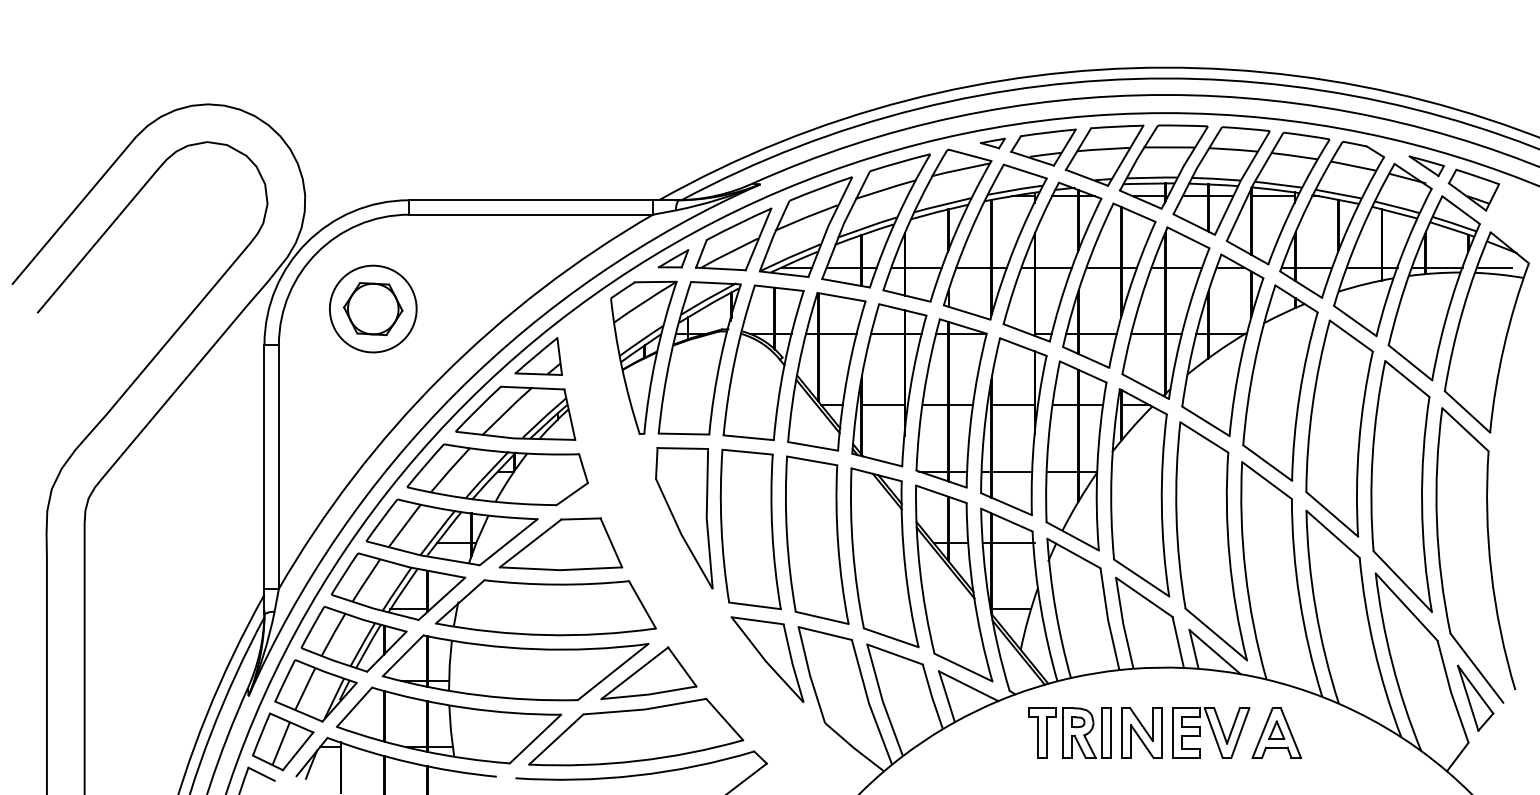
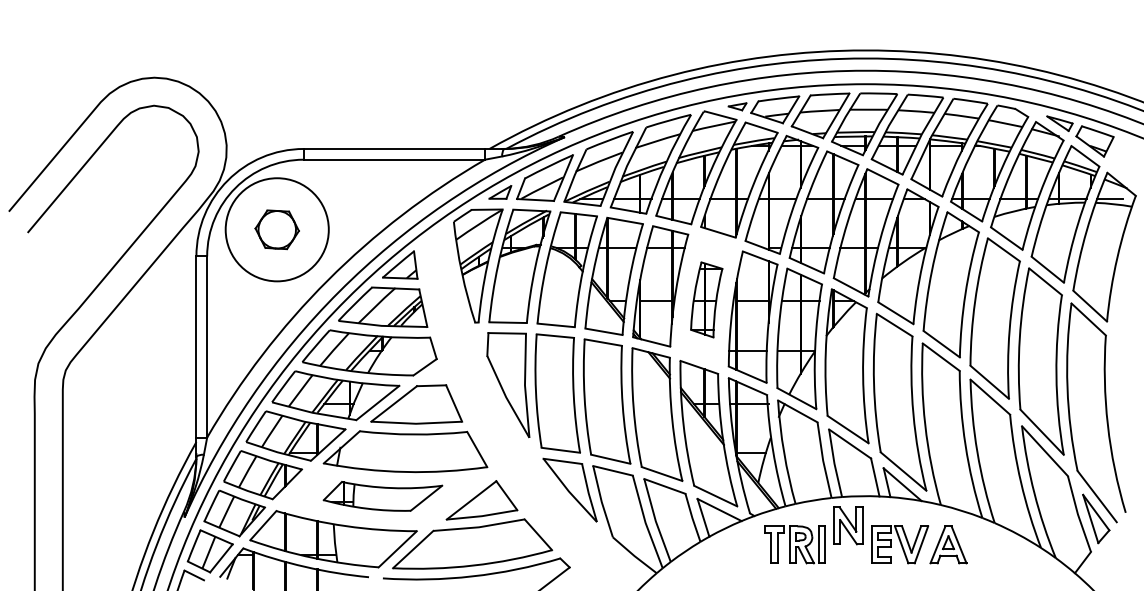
circle: (373, 308) -> (277, 229), size x1.6
part: (951, 402) -> (706, 299), size x0.6
part: (514, 668) -> (382, 496), size x0.6
part: (1142, 732) -> (848, 525), moved

